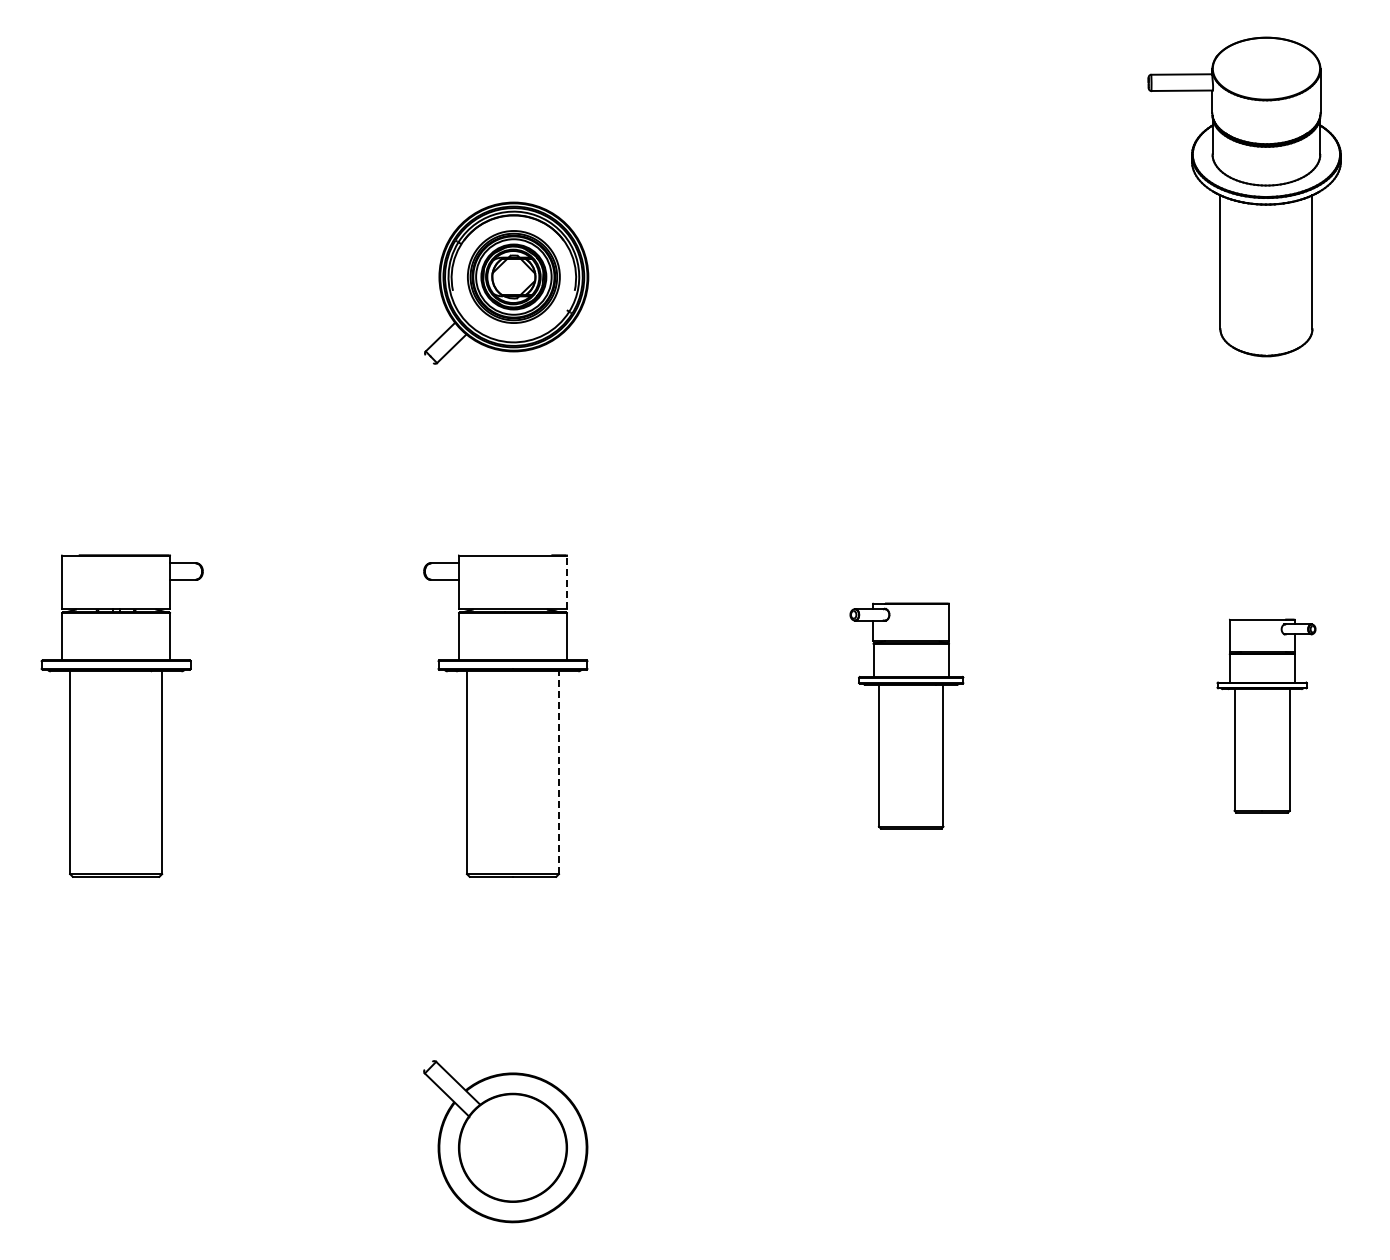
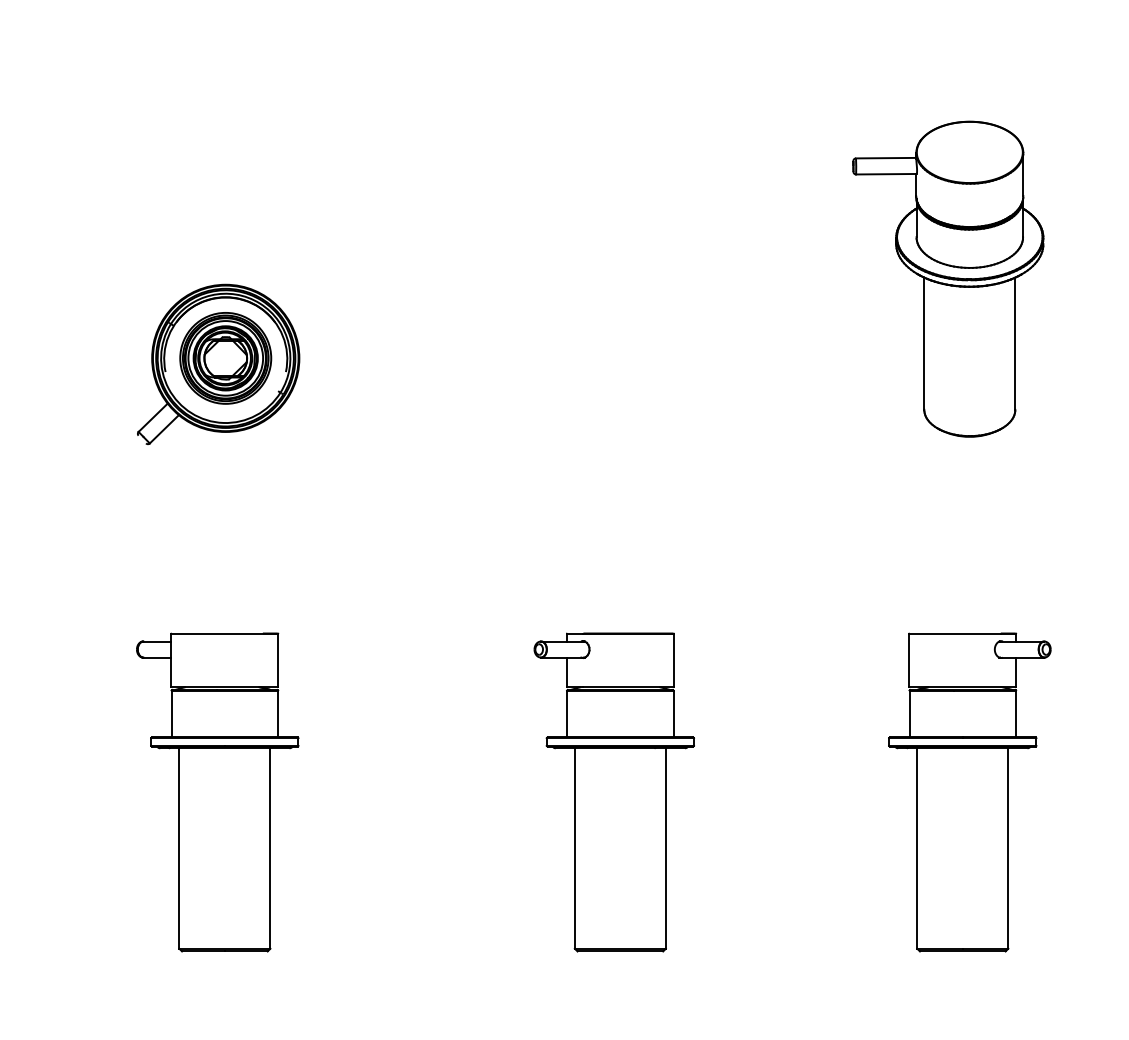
line: (567, 582) -> (278, 660), dashed -> solid
part: (906, 715) -> (613, 791), size x1.43
part: (1266, 715) -> (969, 791), size x1.67
line: (559, 772) -> (270, 848), dashed -> solid

